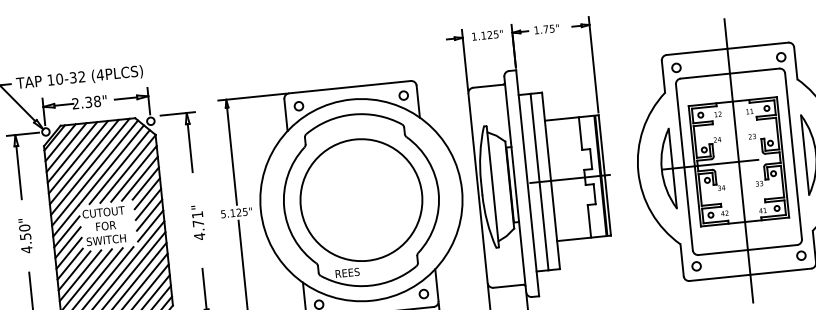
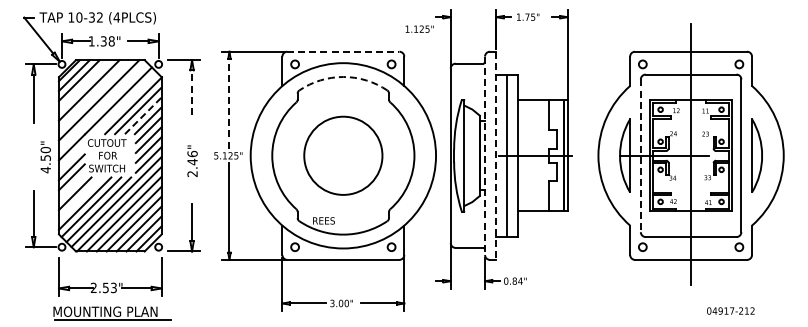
text: (487, 34) -> (419, 28), moved
line: (350, 86) -> (343, 51), solid -> dashed
text: (75, 103) -> (91, 41), 2.38" -> 1.38"
arc: (352, 115) -> (343, 77), solid -> dashed
line: (190, 148) -> (192, 92), solid -> dashed
line: (71, 152) -> (83, 85), removed
line: (232, 155) -> (229, 103), solid -> dashed
line: (83, 162) -> (93, 95), removed
line: (119, 167) -> (125, 103), removed
line: (684, 168) -> (640, 156), solid -> dashed
line: (94, 173) -> (102, 106), removed
line: (140, 178) -> (143, 115), solid -> dashed
line: (527, 184) -> (496, 156), solid -> dashed
line: (515, 185) -> (485, 156), solid -> dashed
circle: (361, 199) -> (343, 155), size x0.7
text: (198, 225) -> (192, 163), 4.71" -> 2.46"
line: (66, 231) -> (71, 157), removed
text: (25, 236) -> (45, 157), moved
line: (69, 264) -> (71, 187), removed
line: (79, 275) -> (79, 198), removed

